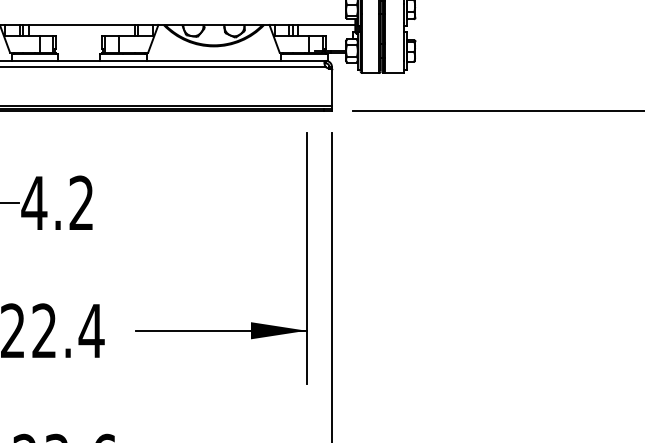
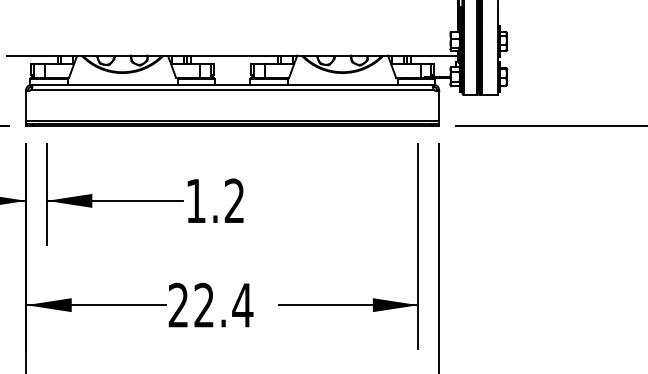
text: (33, 202) -> (195, 200), 4.2 -> 1.2

